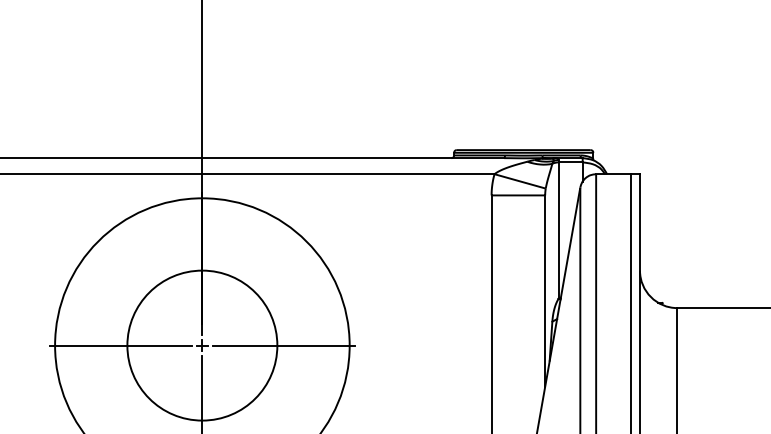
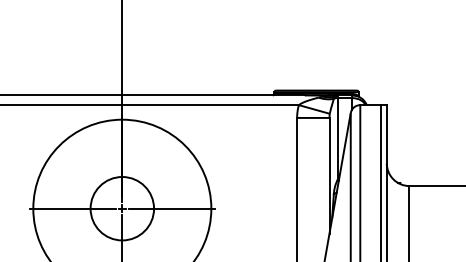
circle: (202, 345) -> (122, 208), size x0.7

